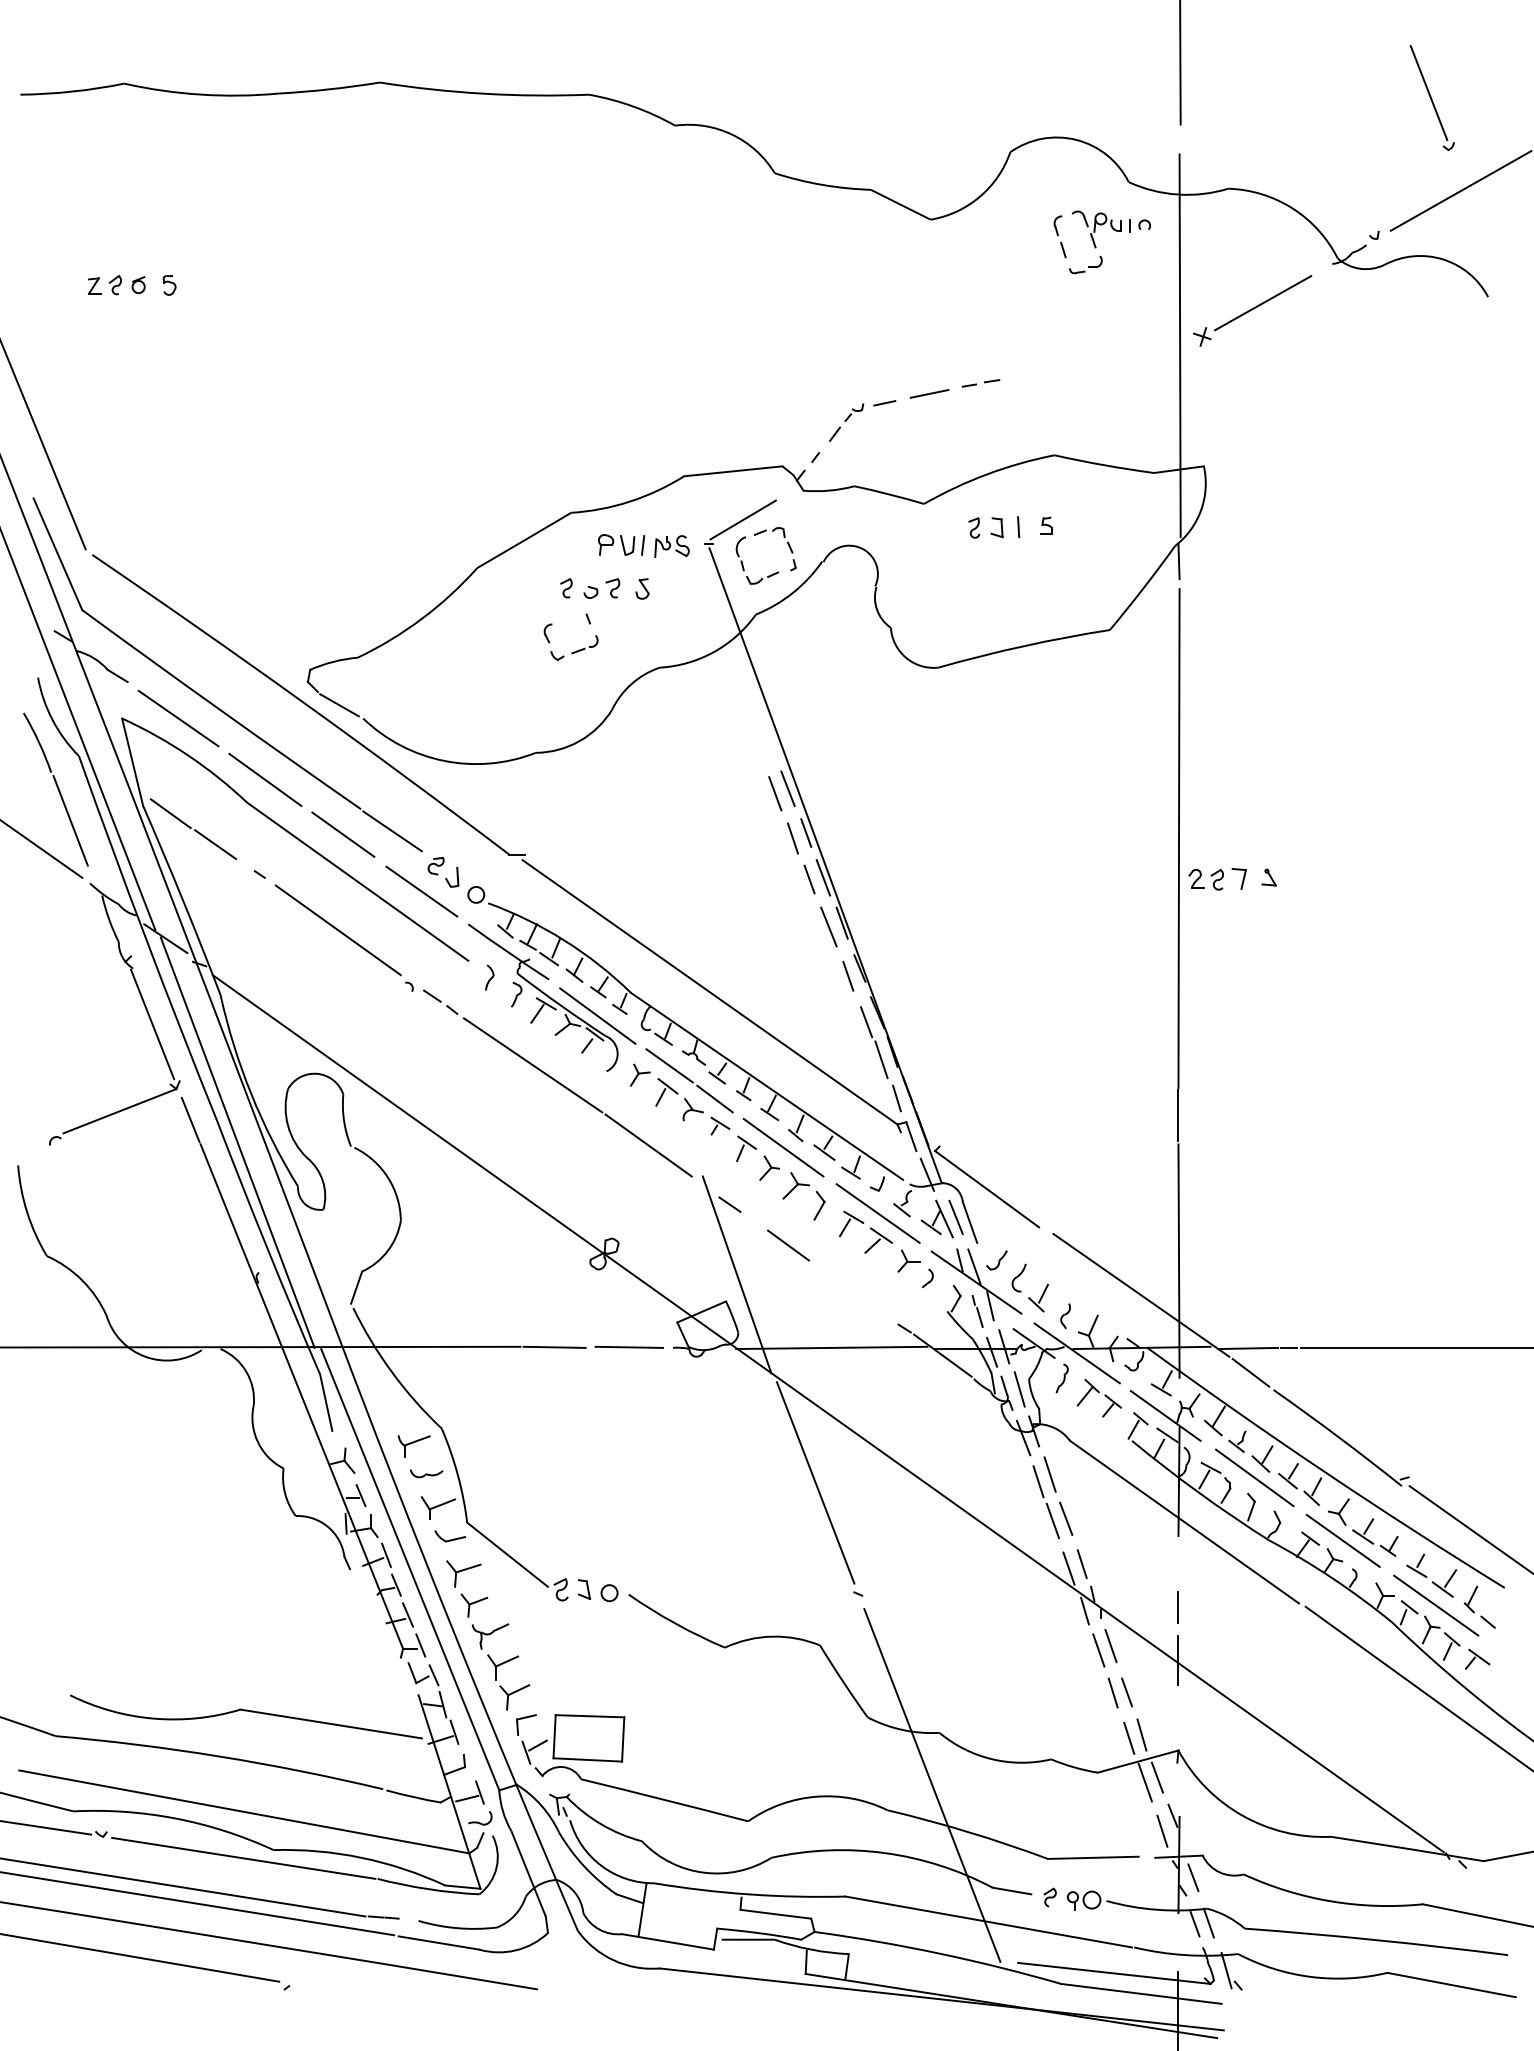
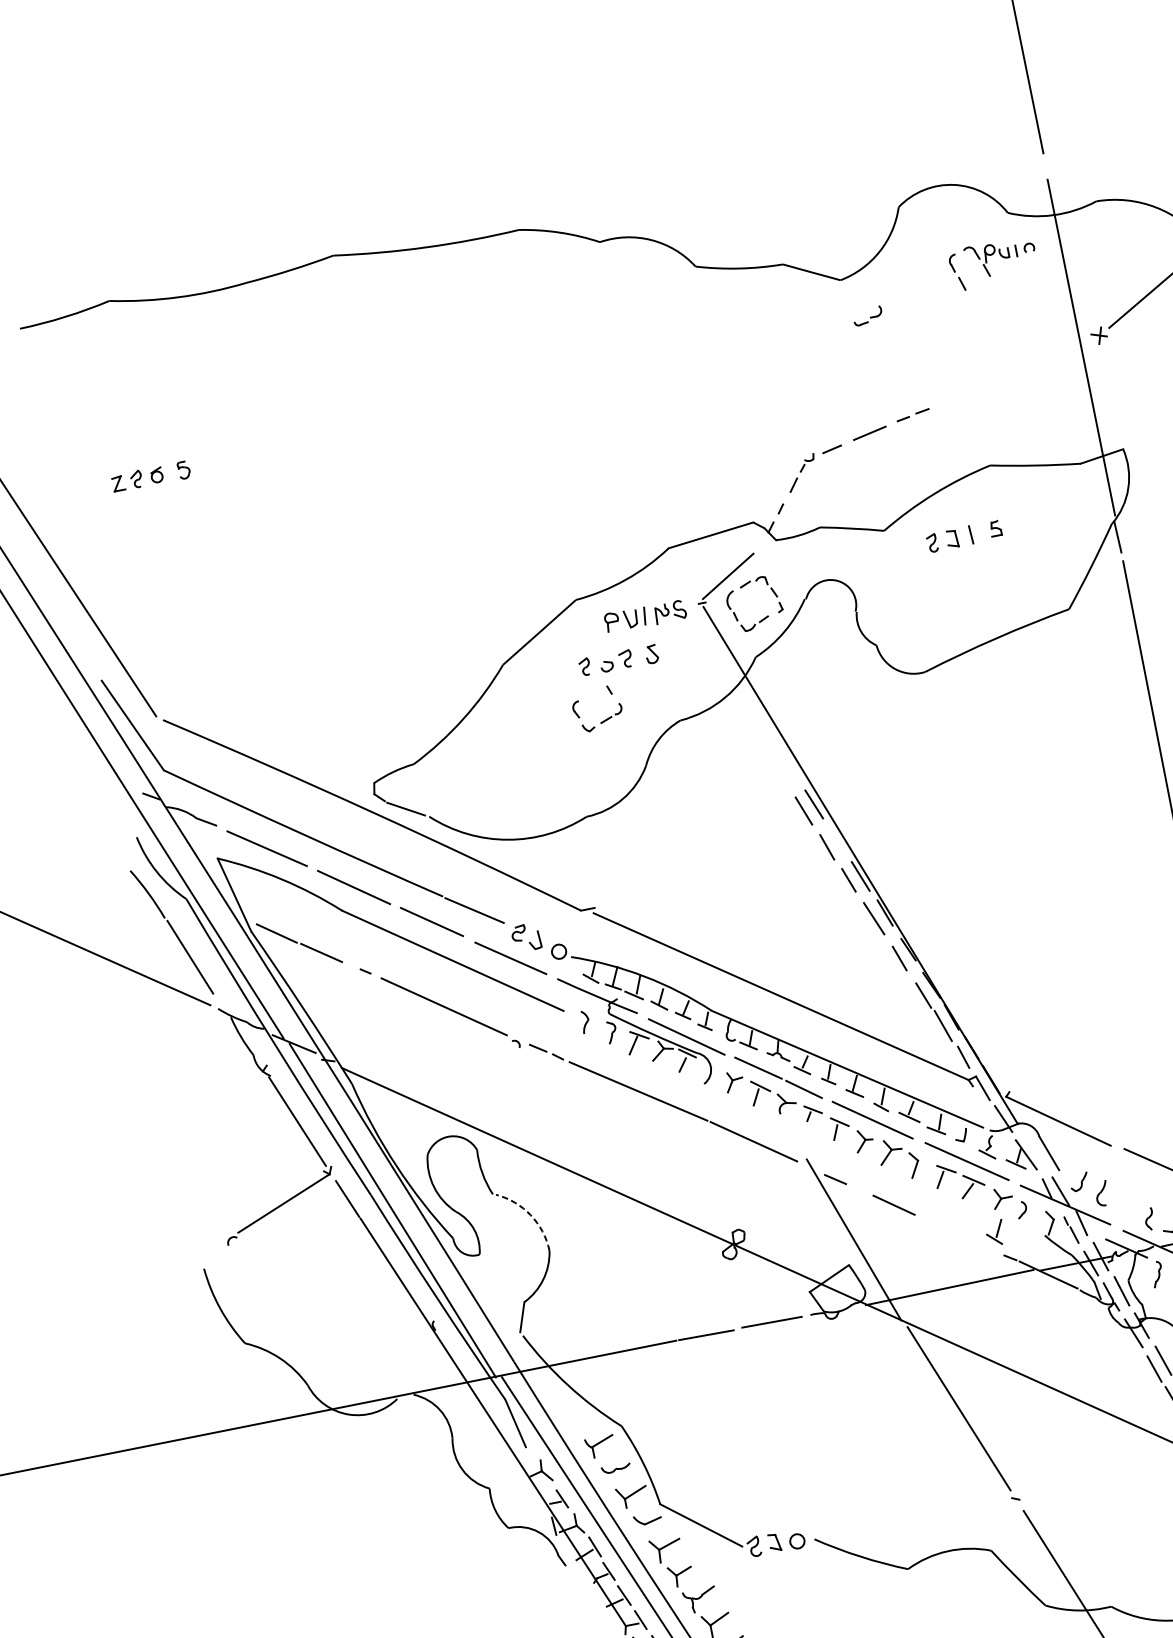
part: (1085, 264) -> (867, 315), moved
line: (806, 832) -> (838, 839), removed
arc: (387, 1177) -> (530, 1215), solid -> dashed
line: (955, 1216) -> (1035, 1150), removed
part: (1038, 1297) -> (995, 1232), moved

